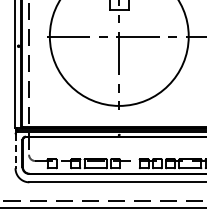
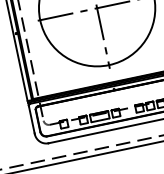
line: (15, 150) -> (31, 119), dashed -> solid

